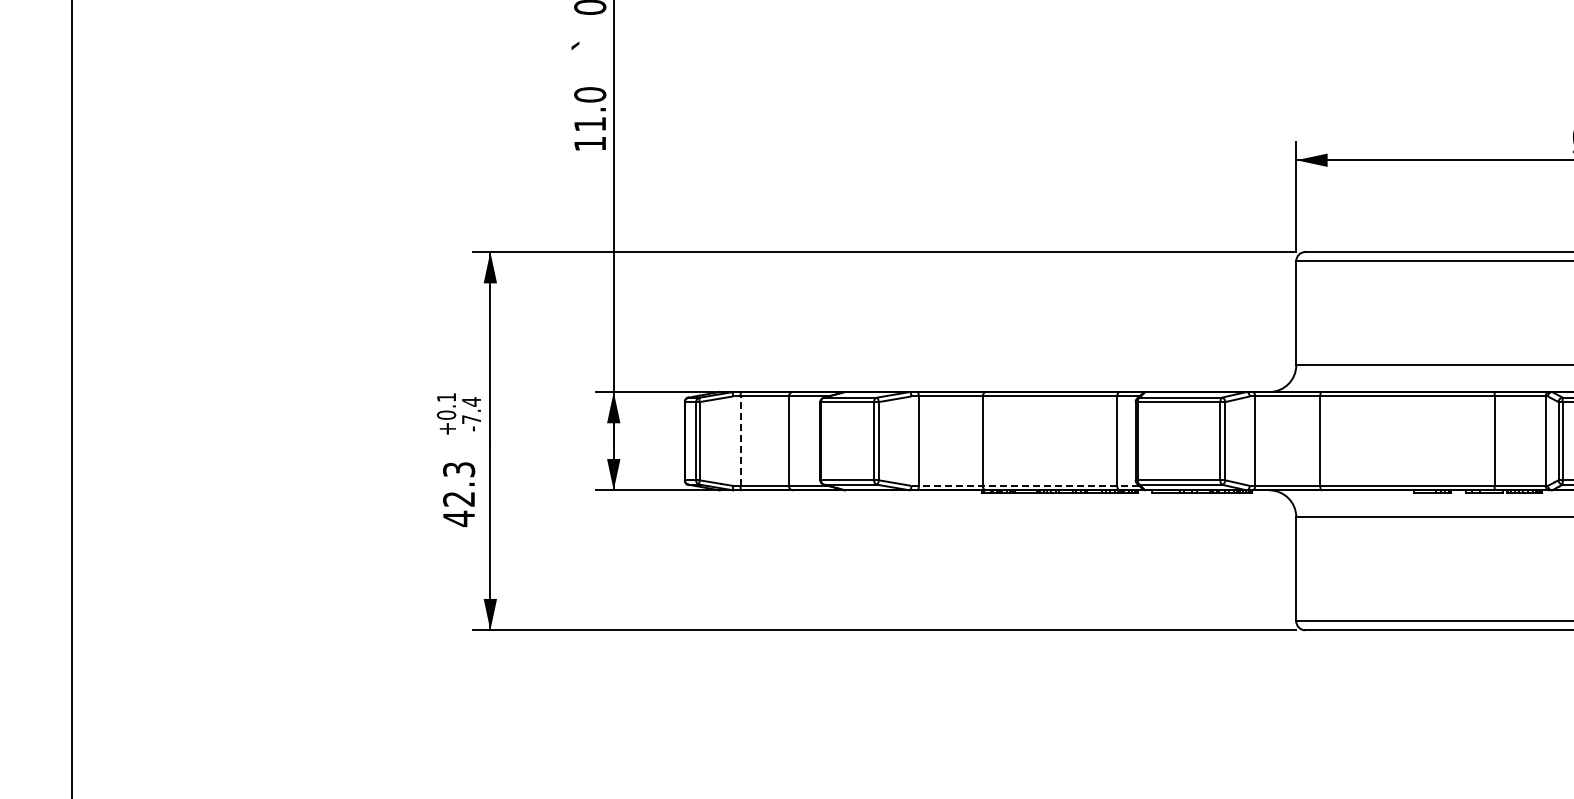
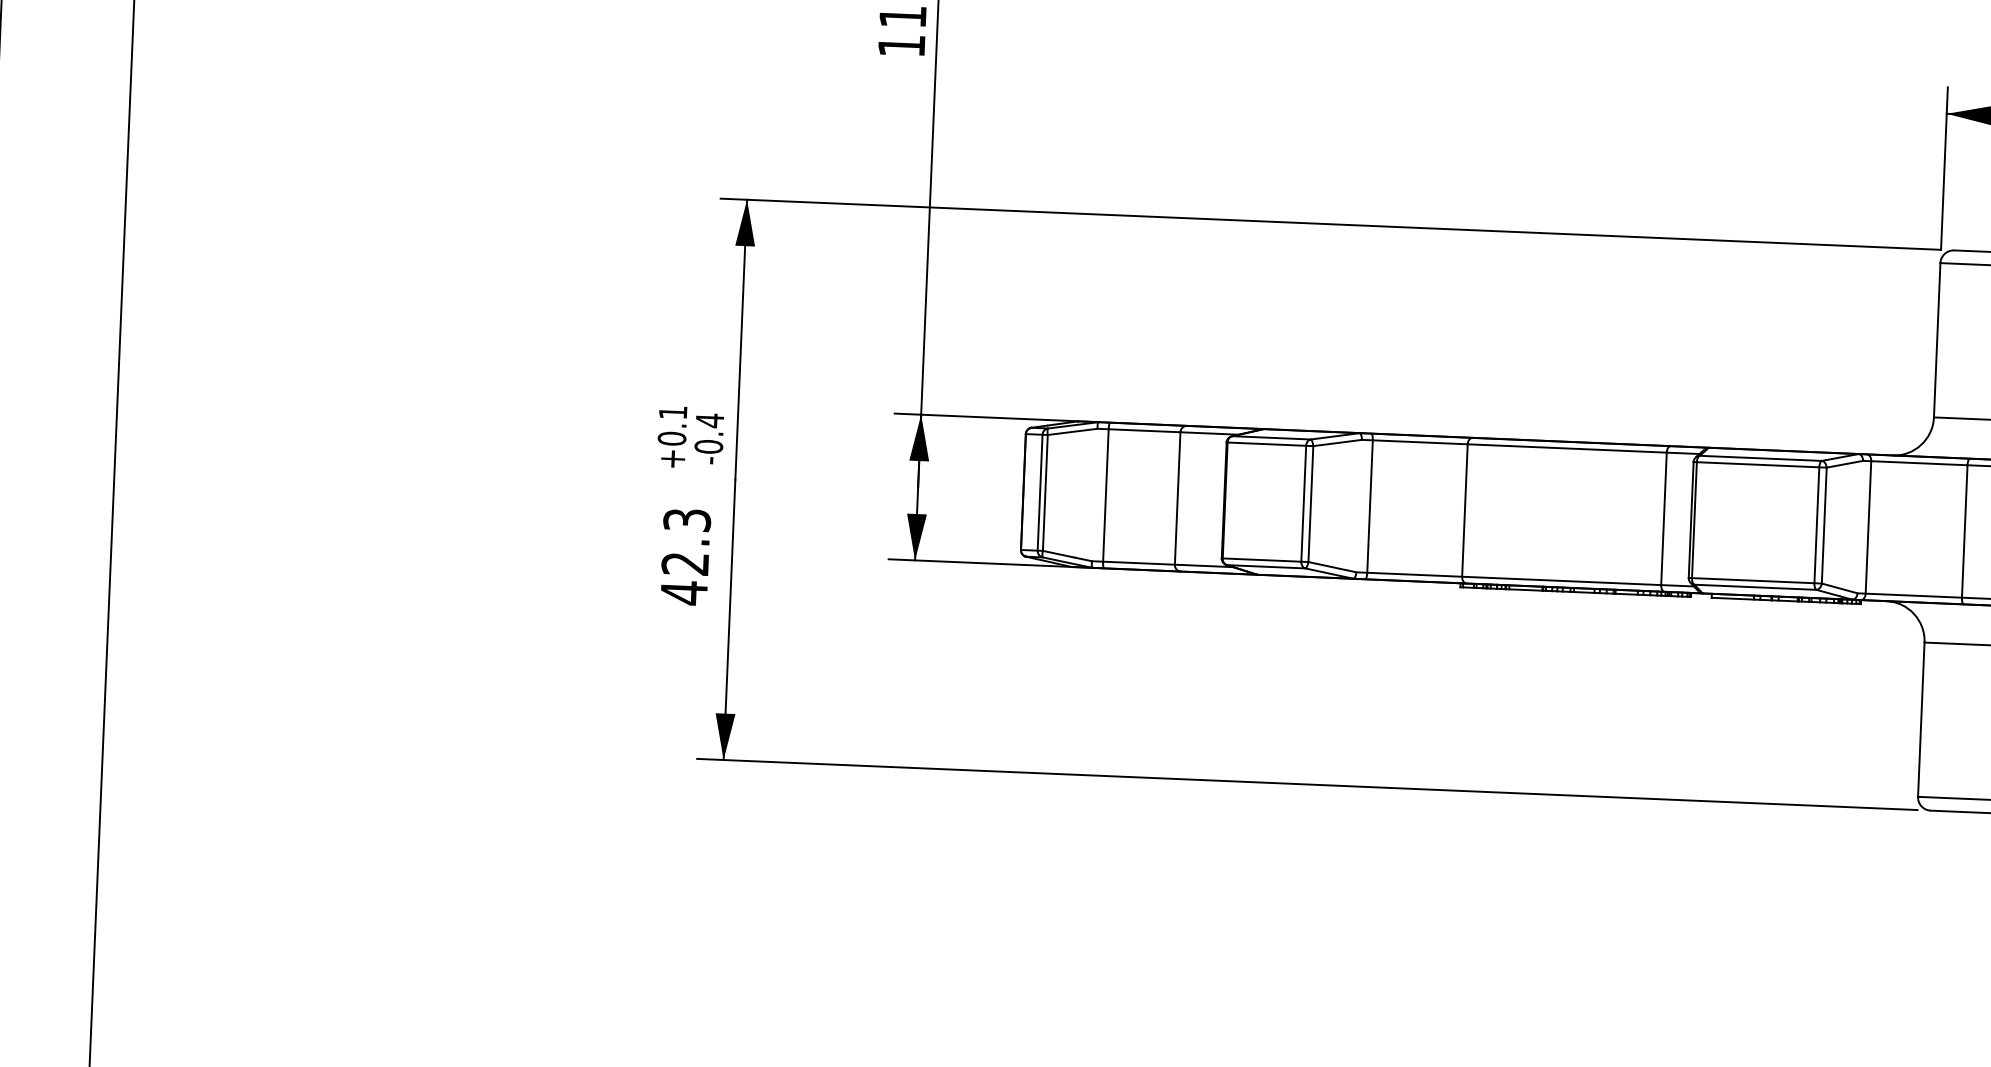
text: (471, 419) -> (708, 446), -7.4 -> -0.4
line: (740, 441) -> (1105, 495), dashed -> solid
line: (1025, 485) -> (1525, 578), dashed -> solid

